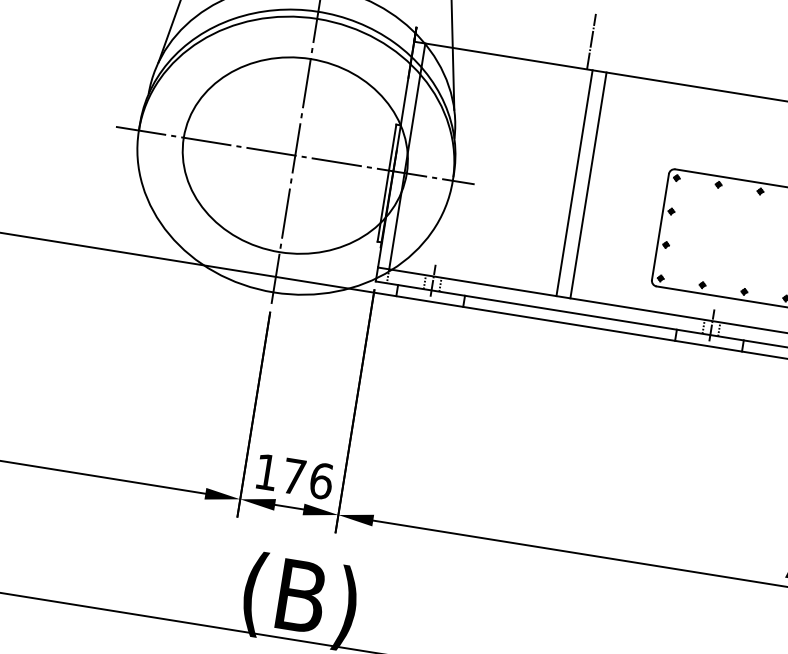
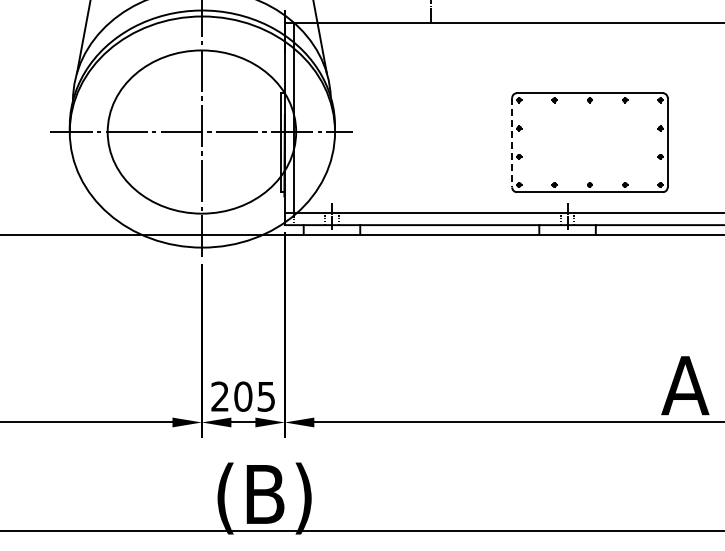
line: (574, 182) -> (435, 117), removed
line: (588, 184) -> (447, 117), removed
line: (660, 226) -> (512, 142), solid -> dashed
text: (294, 476) -> (243, 396), 176 -> 205

